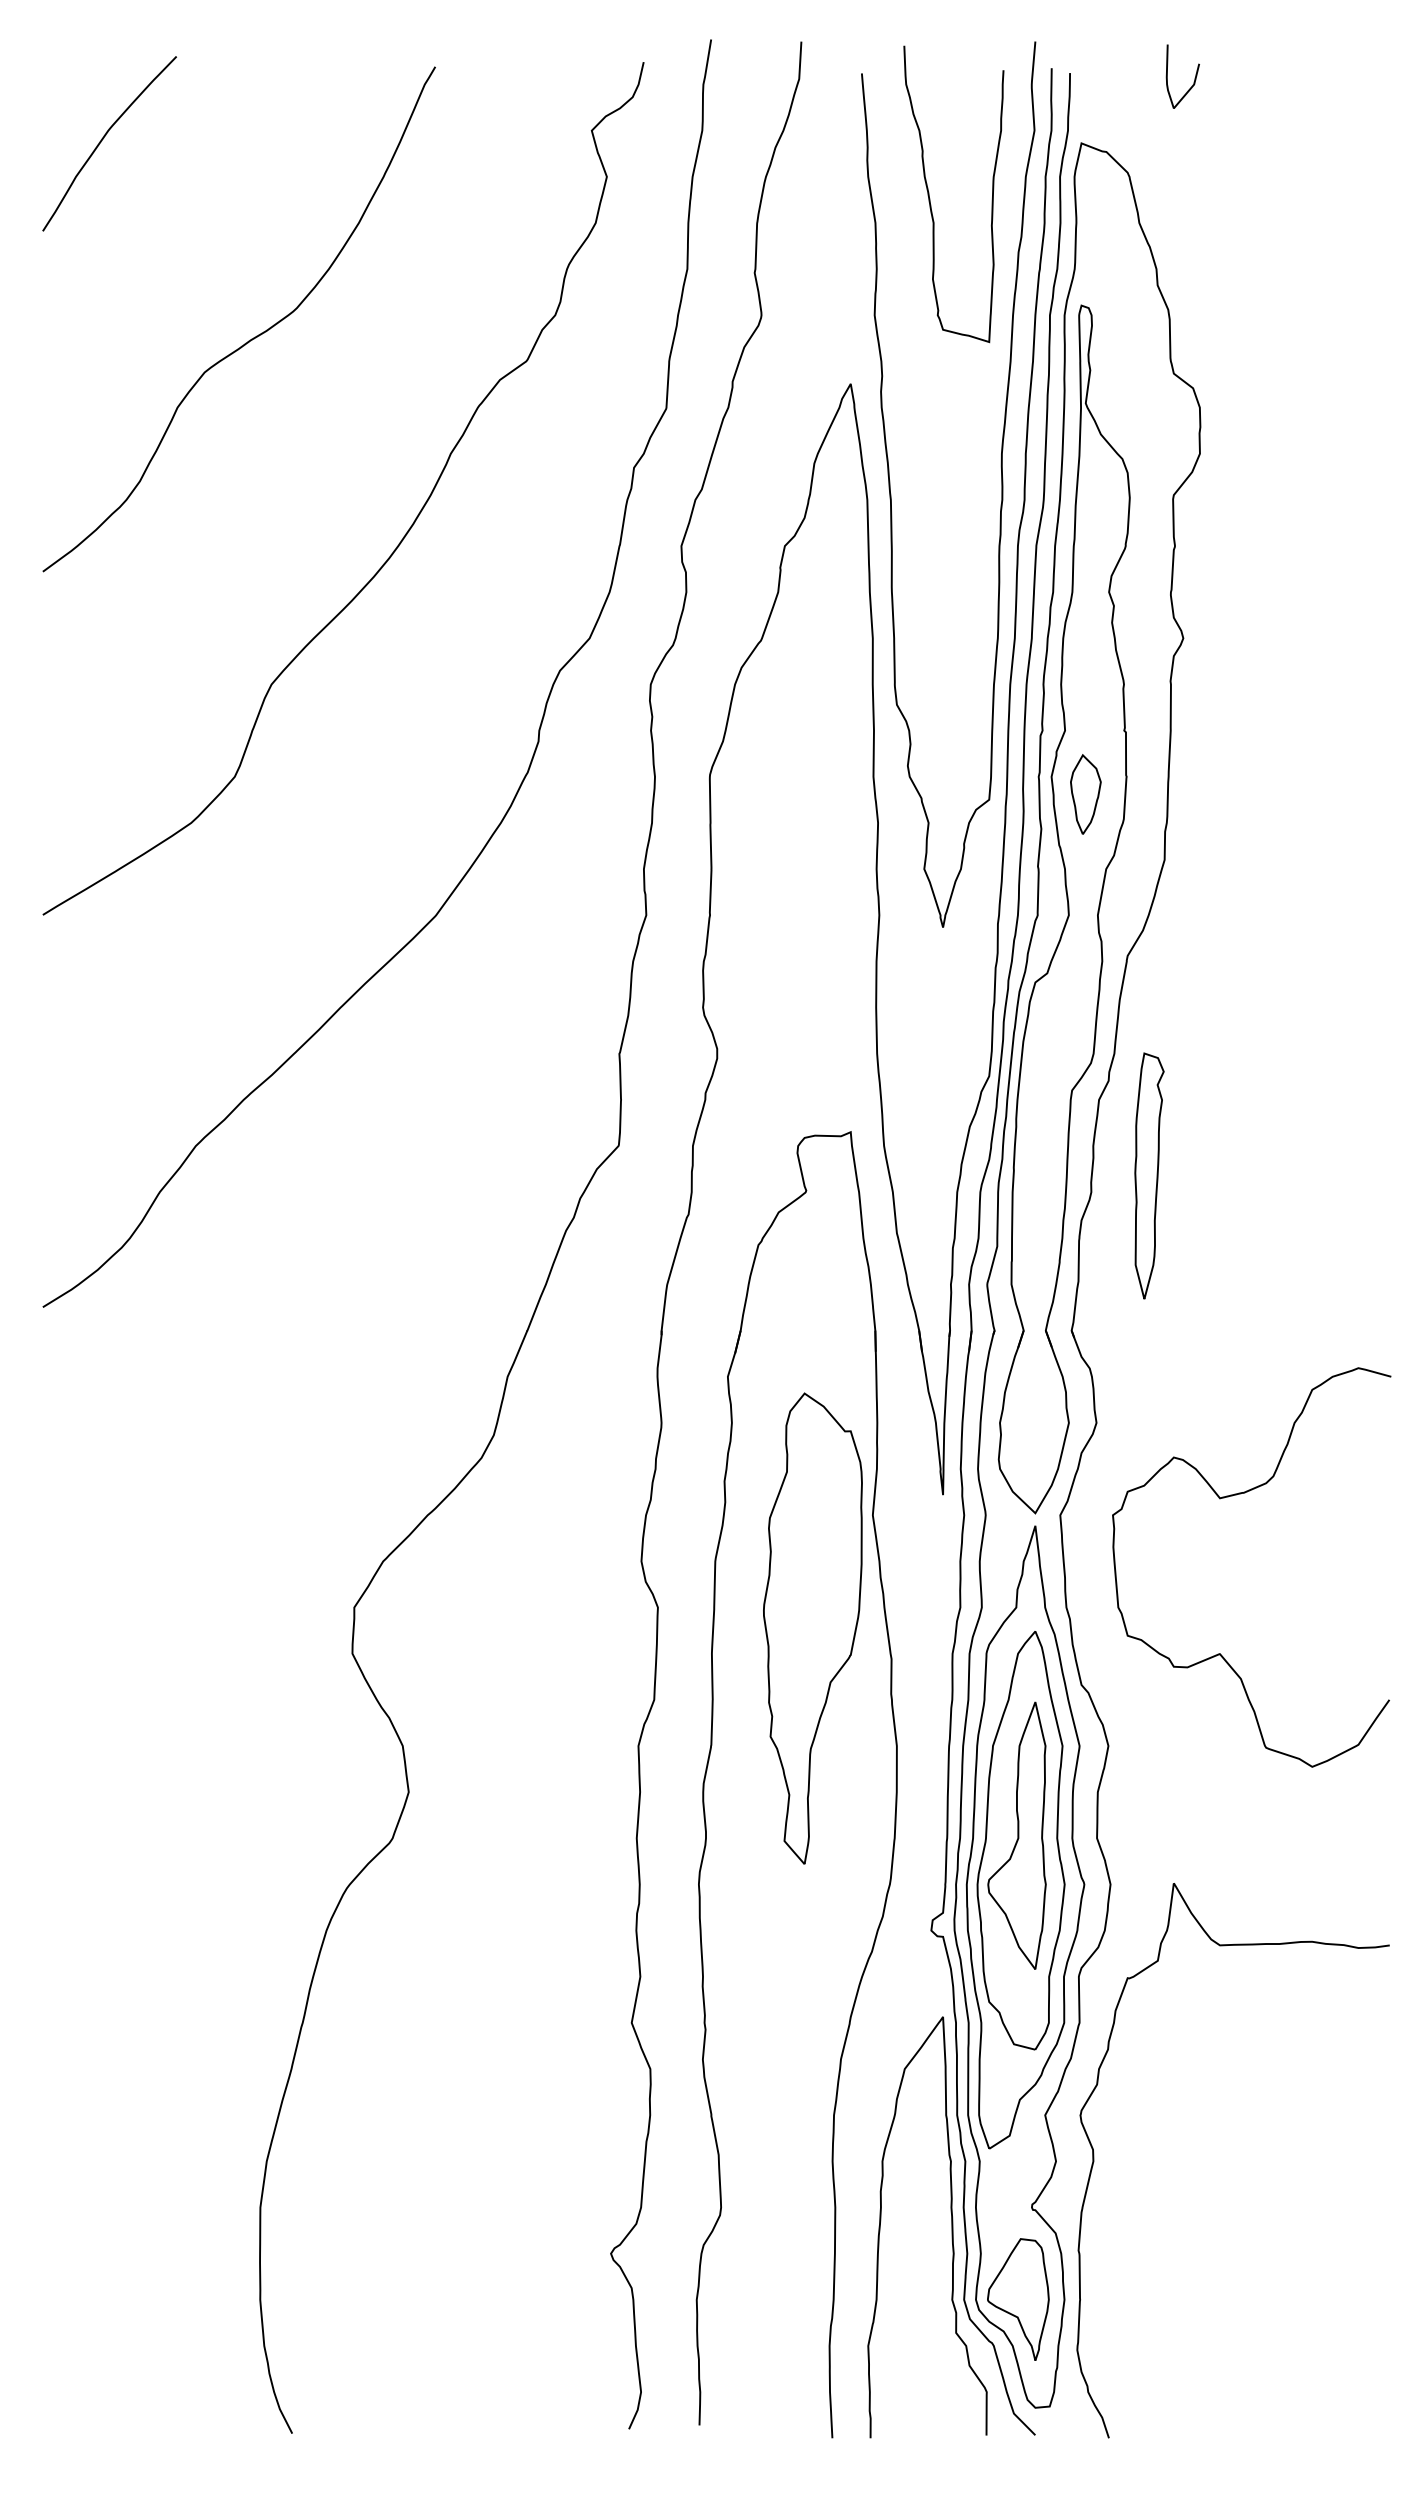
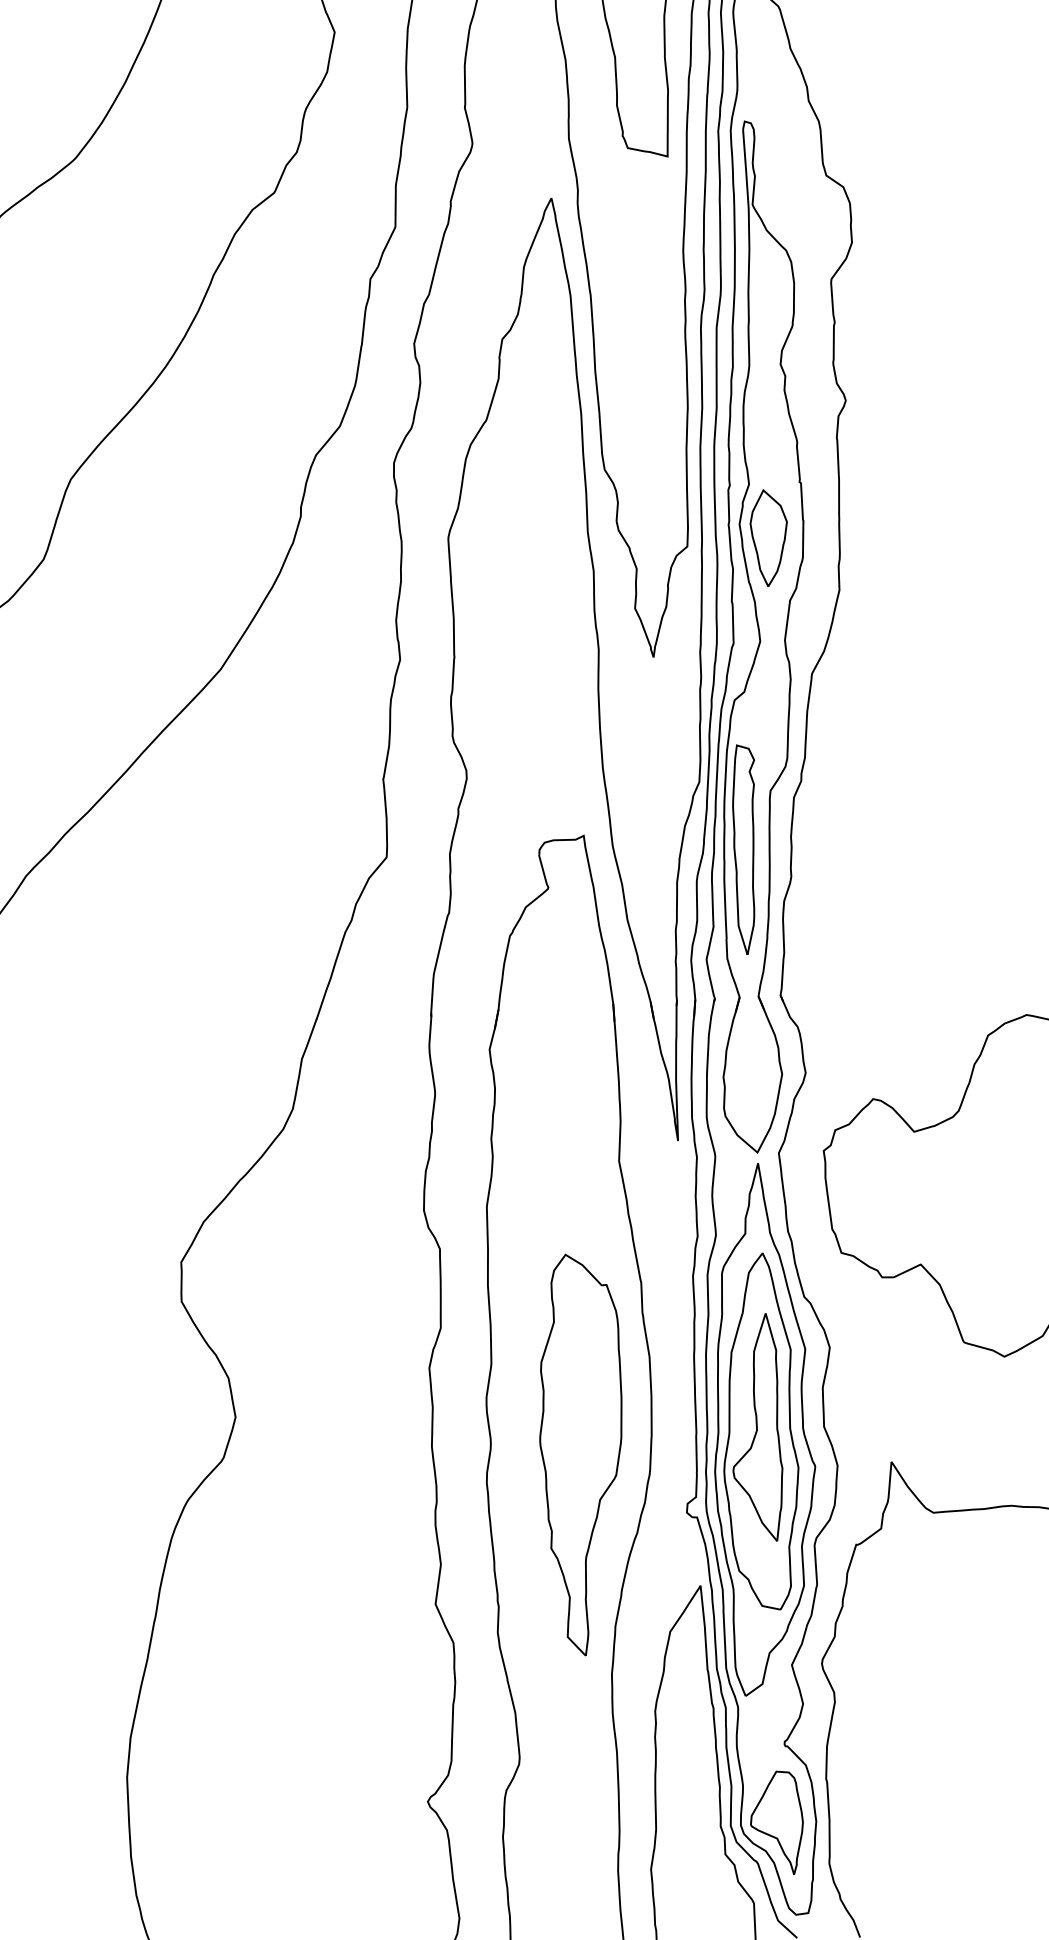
part: (1085, 794) -> (769, 537), size x1.43
part: (1149, 1175) -> (746, 849), moved
part: (812, 1628) -> (582, 1454), moved

